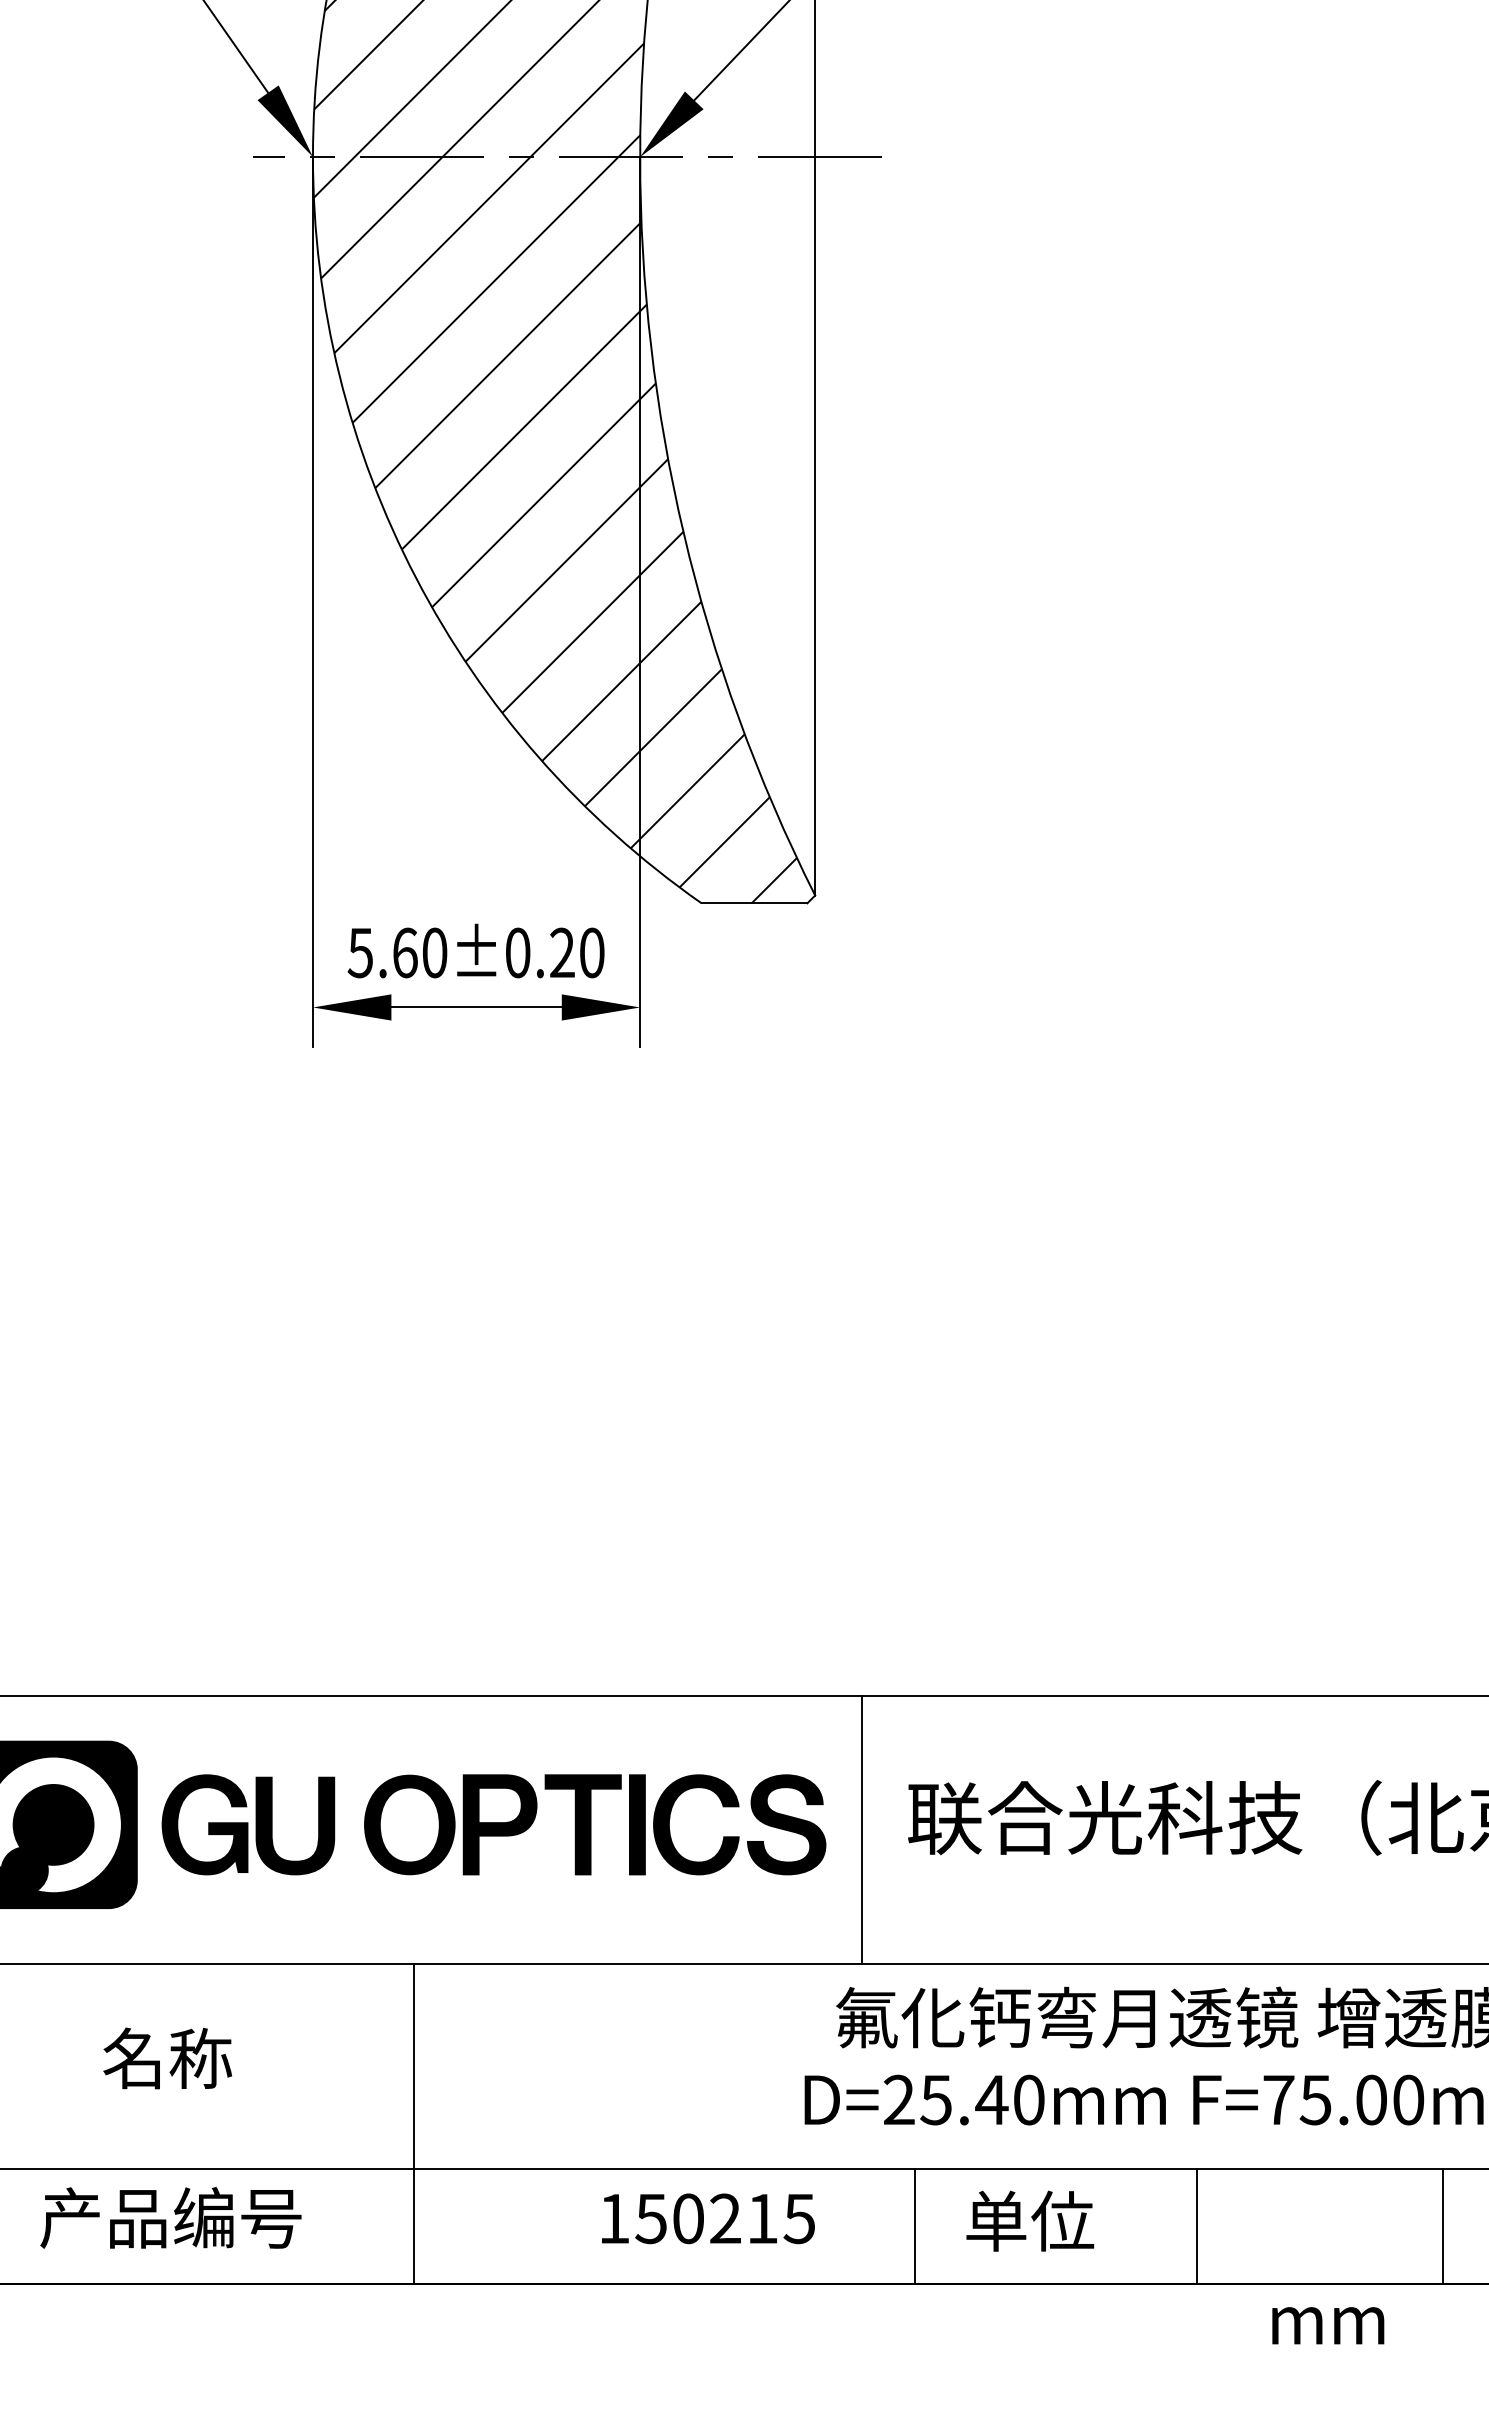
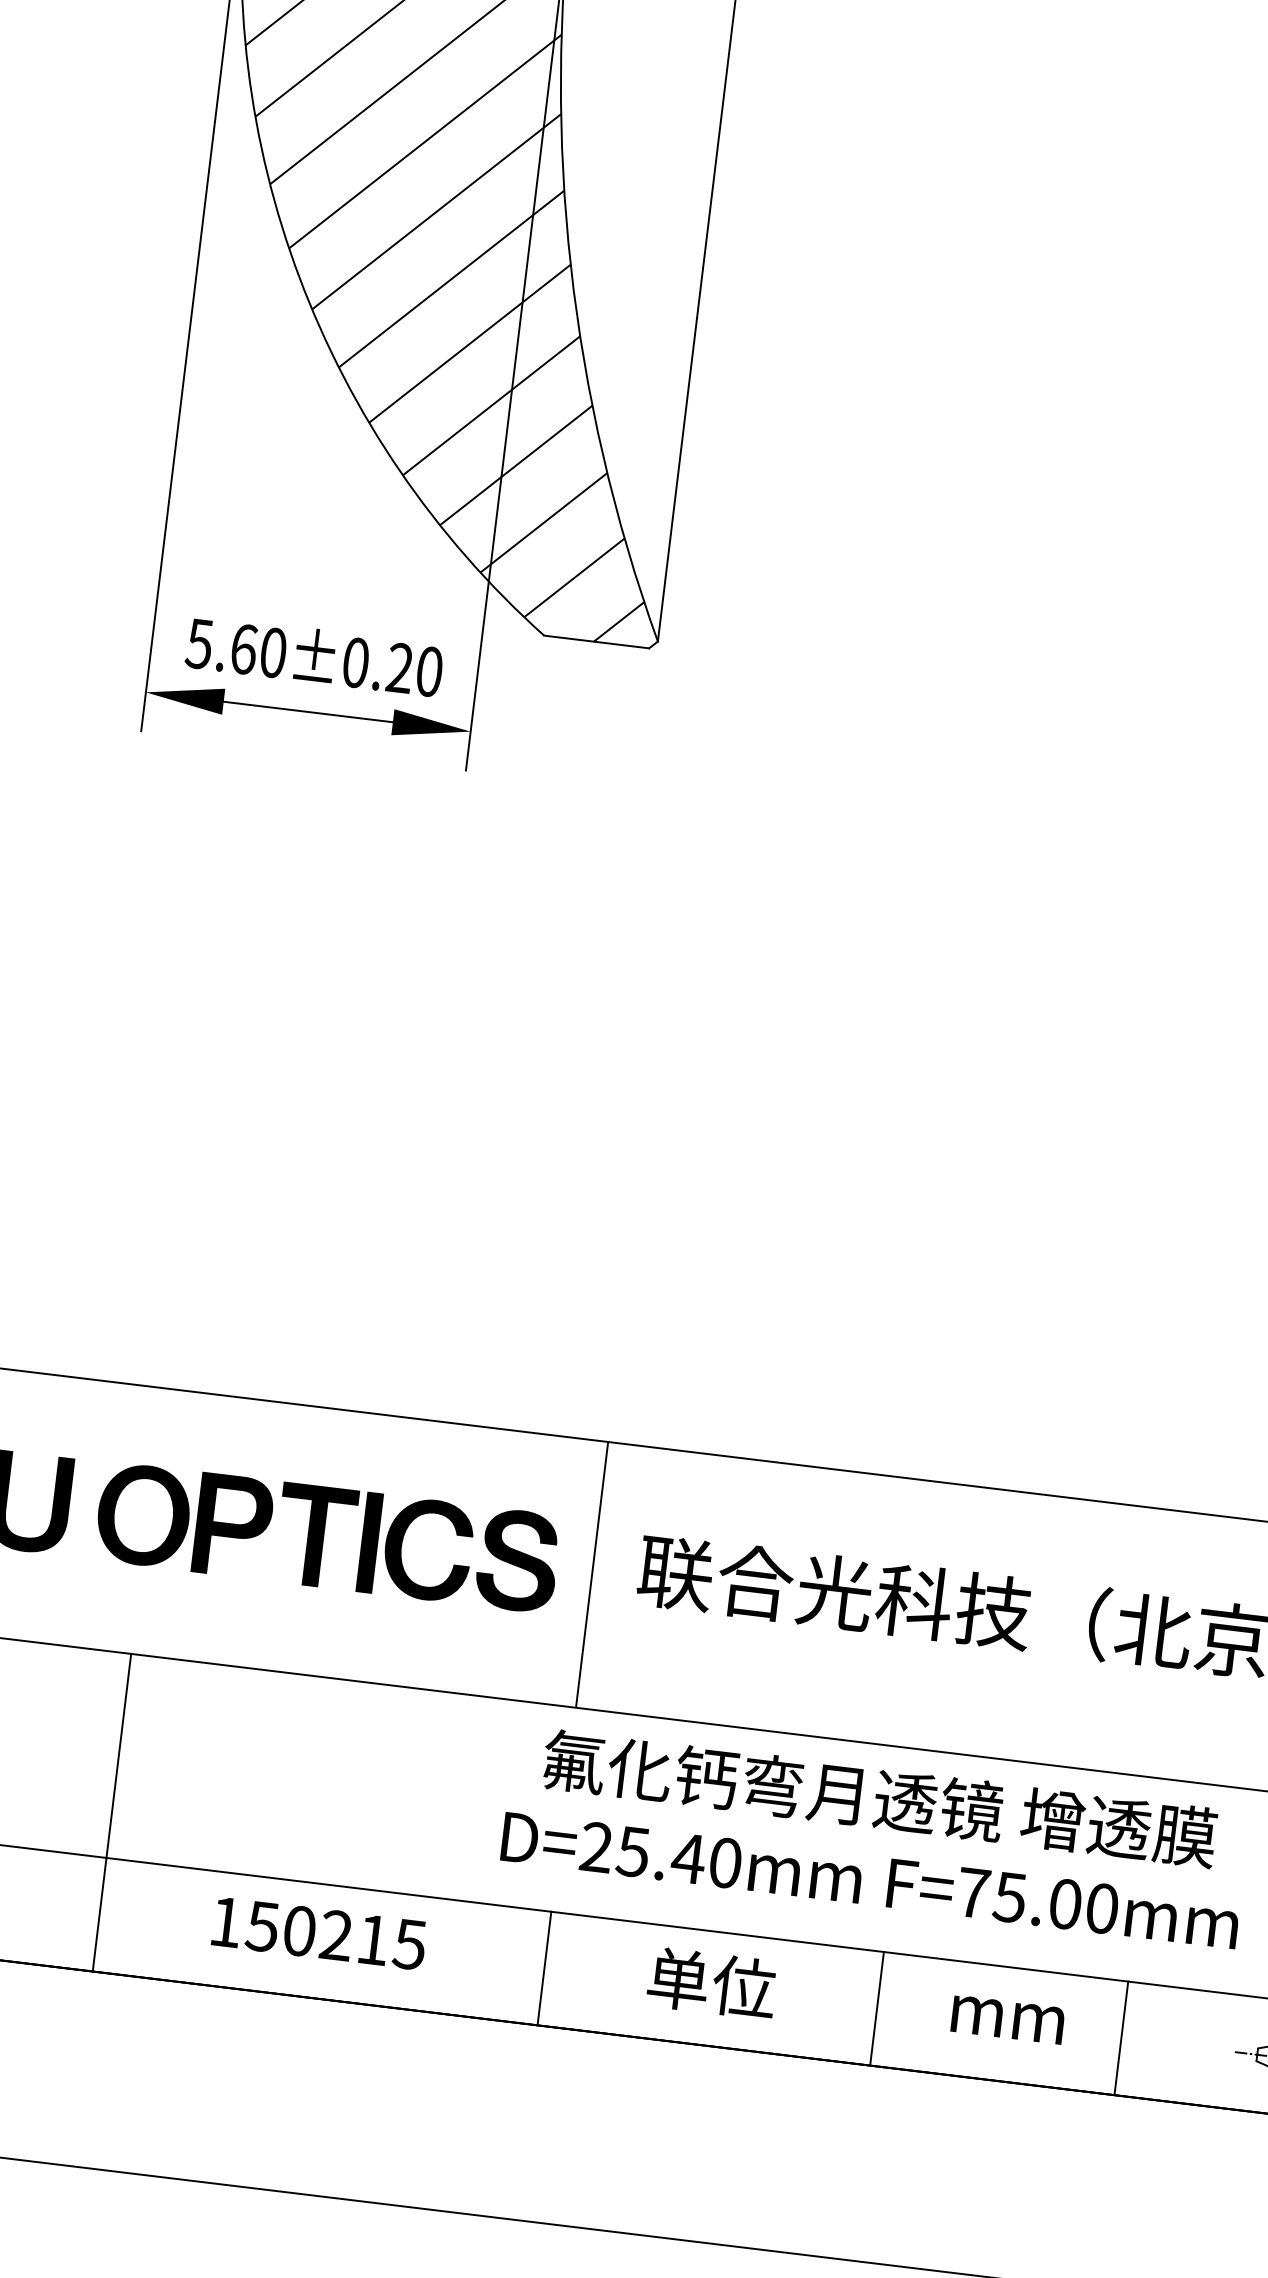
text: (708, 2218) -> (319, 1933), moved
line: (915, 2226) -> (544, 1968), moved
text: (1328, 2325) -> (1008, 2019), moved

